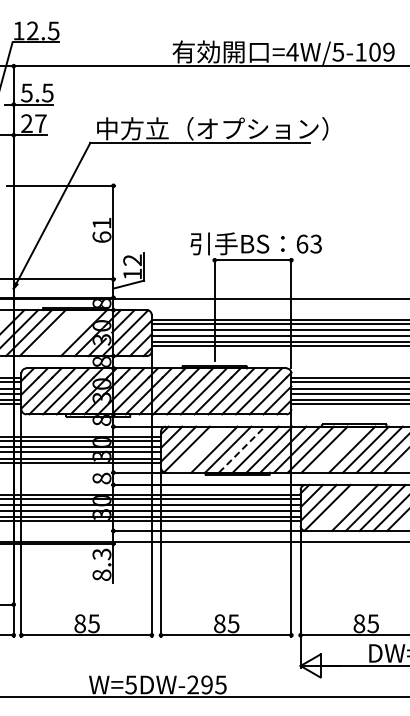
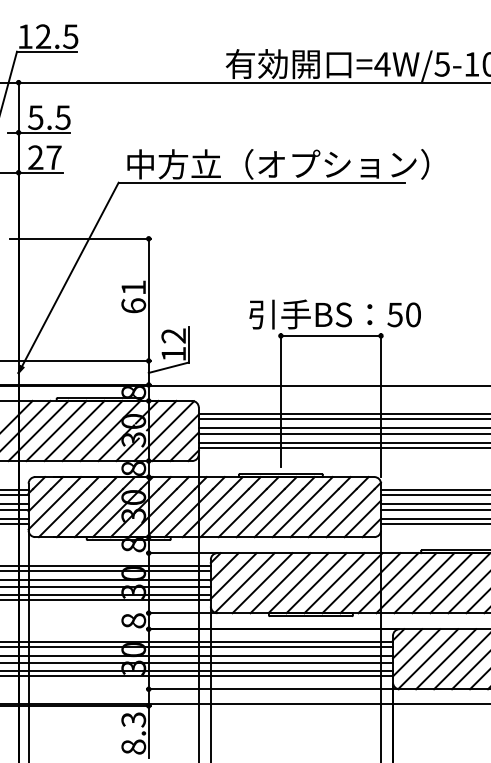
text: (308, 243) -> (403, 314), 63 -> 50
line: (56, 333) -> (74, 431), added
line: (70, 333) -> (92, 431), added
line: (200, 449) -> (262, 582), added
line: (242, 449) -> (317, 582), dashed -> solid
line: (338, 449) -> (442, 582), added
line: (341, 507) -> (446, 658), added

